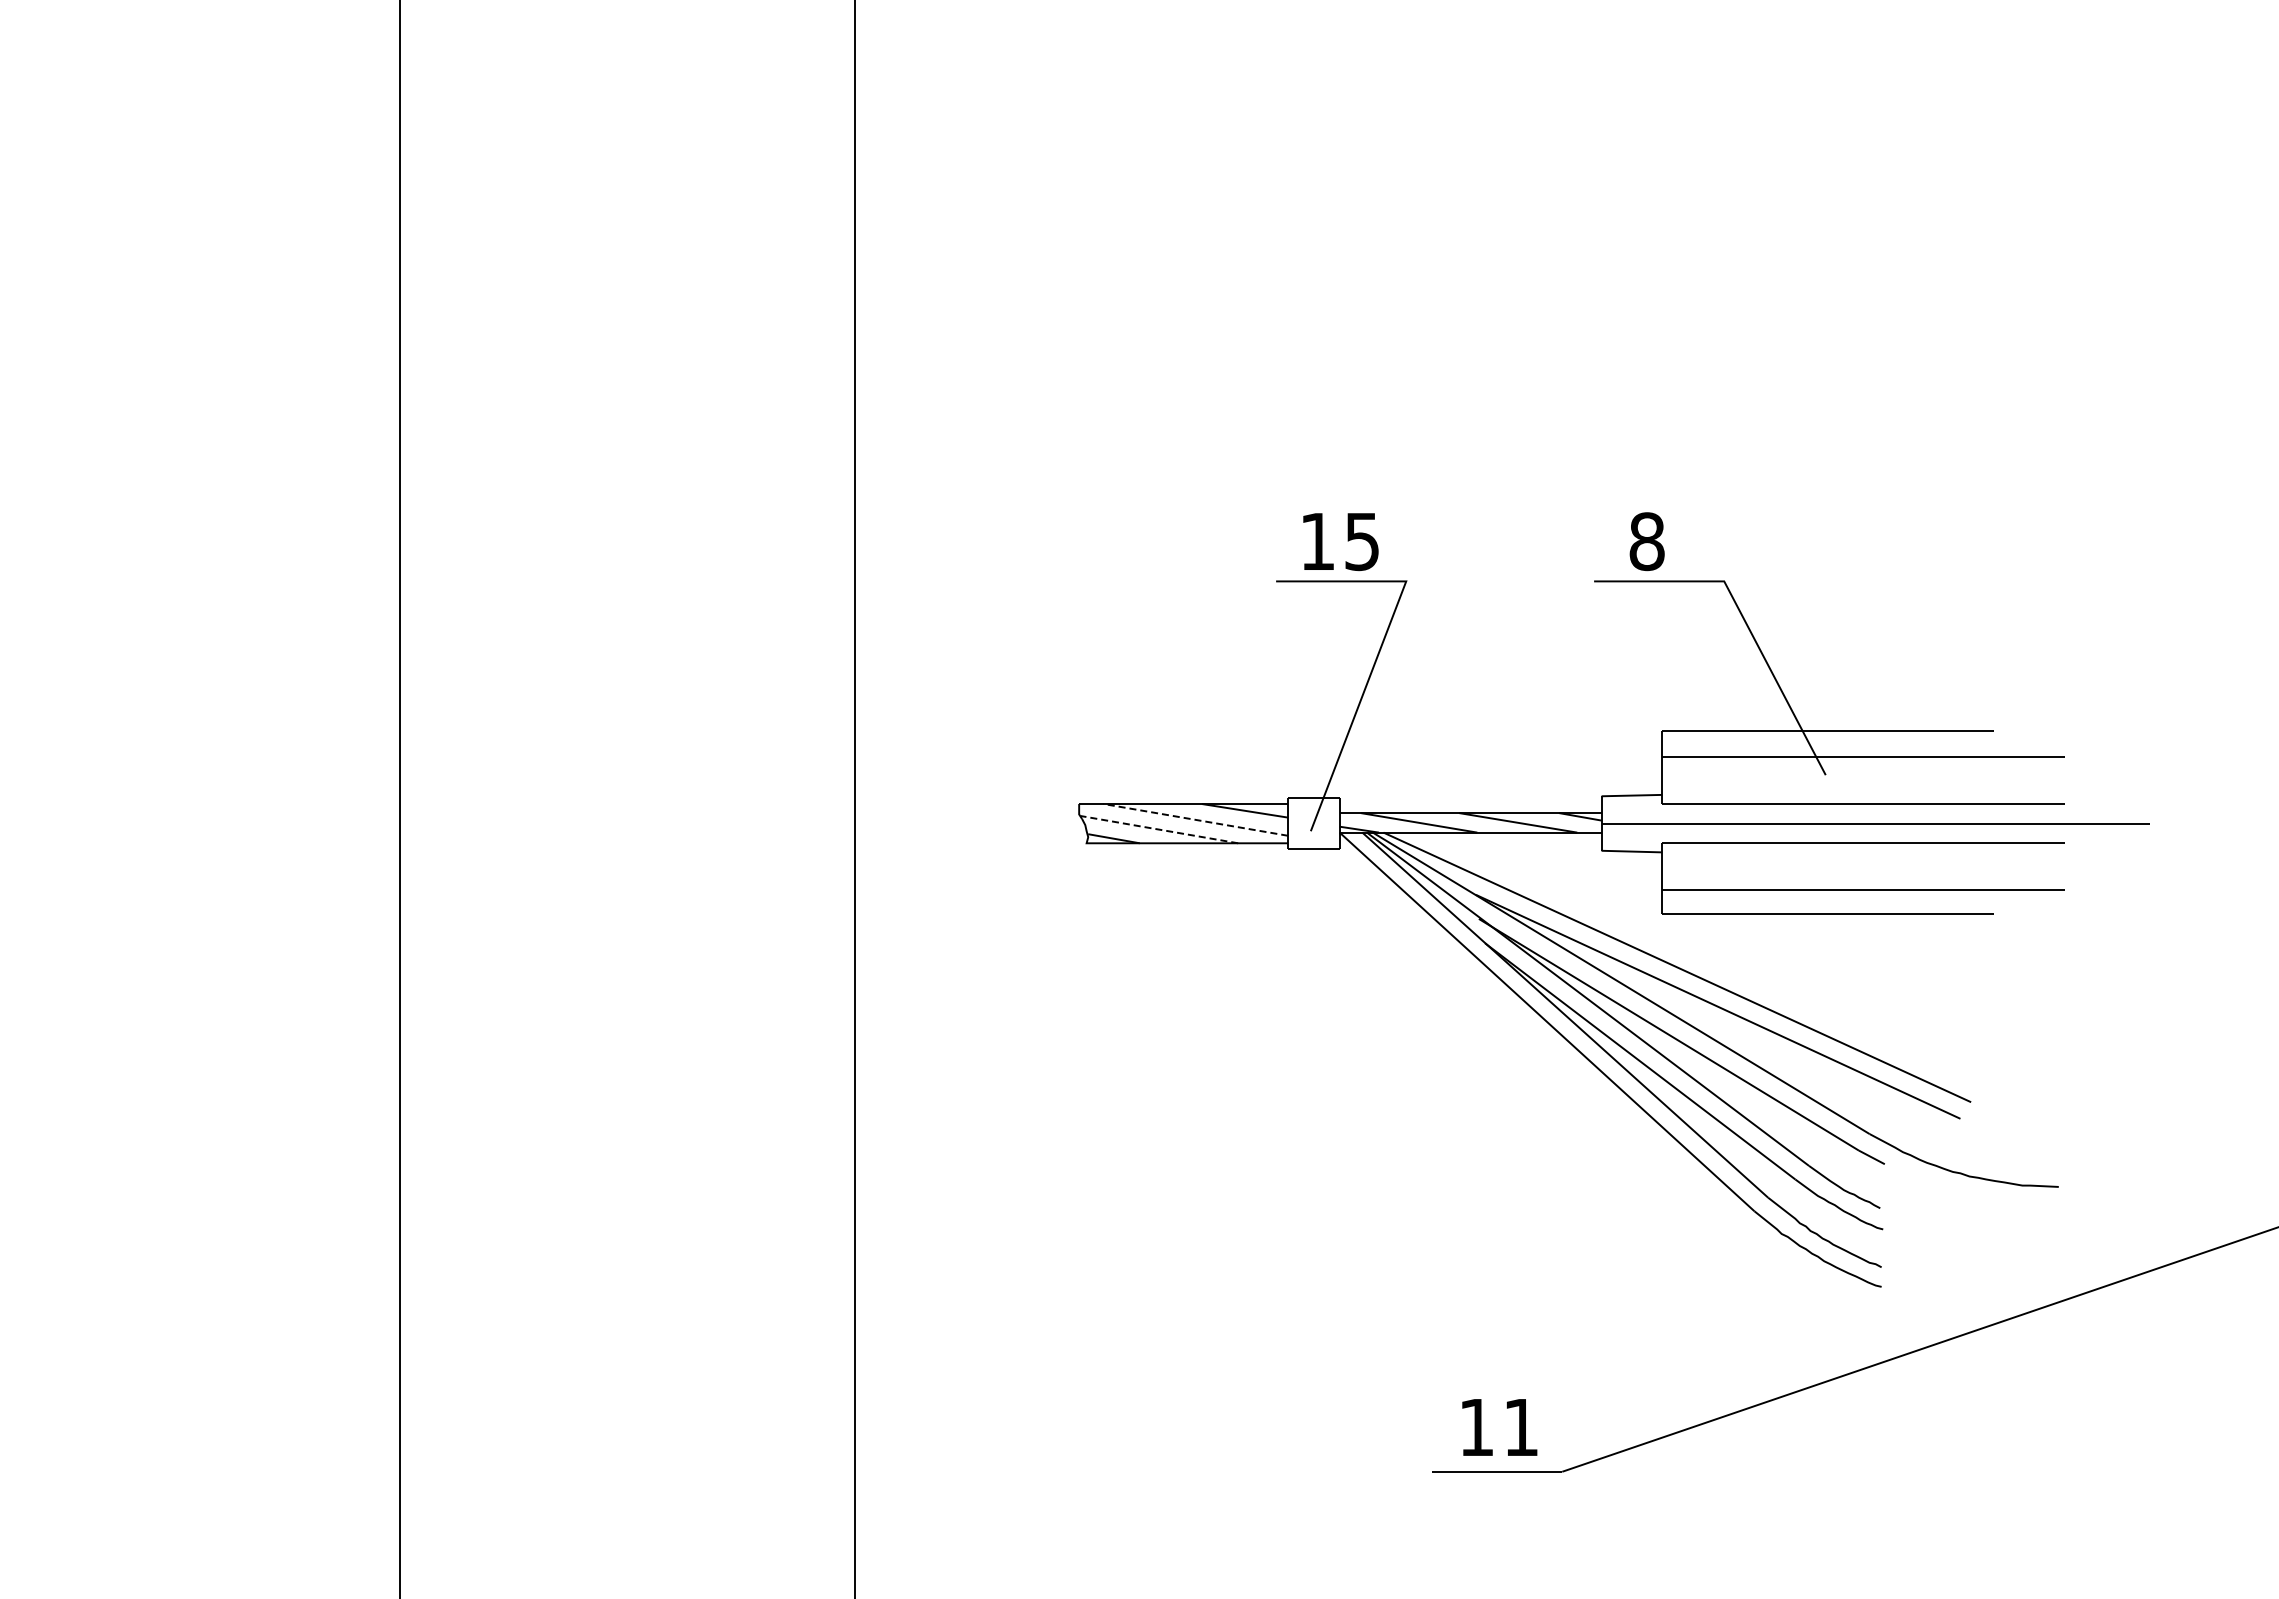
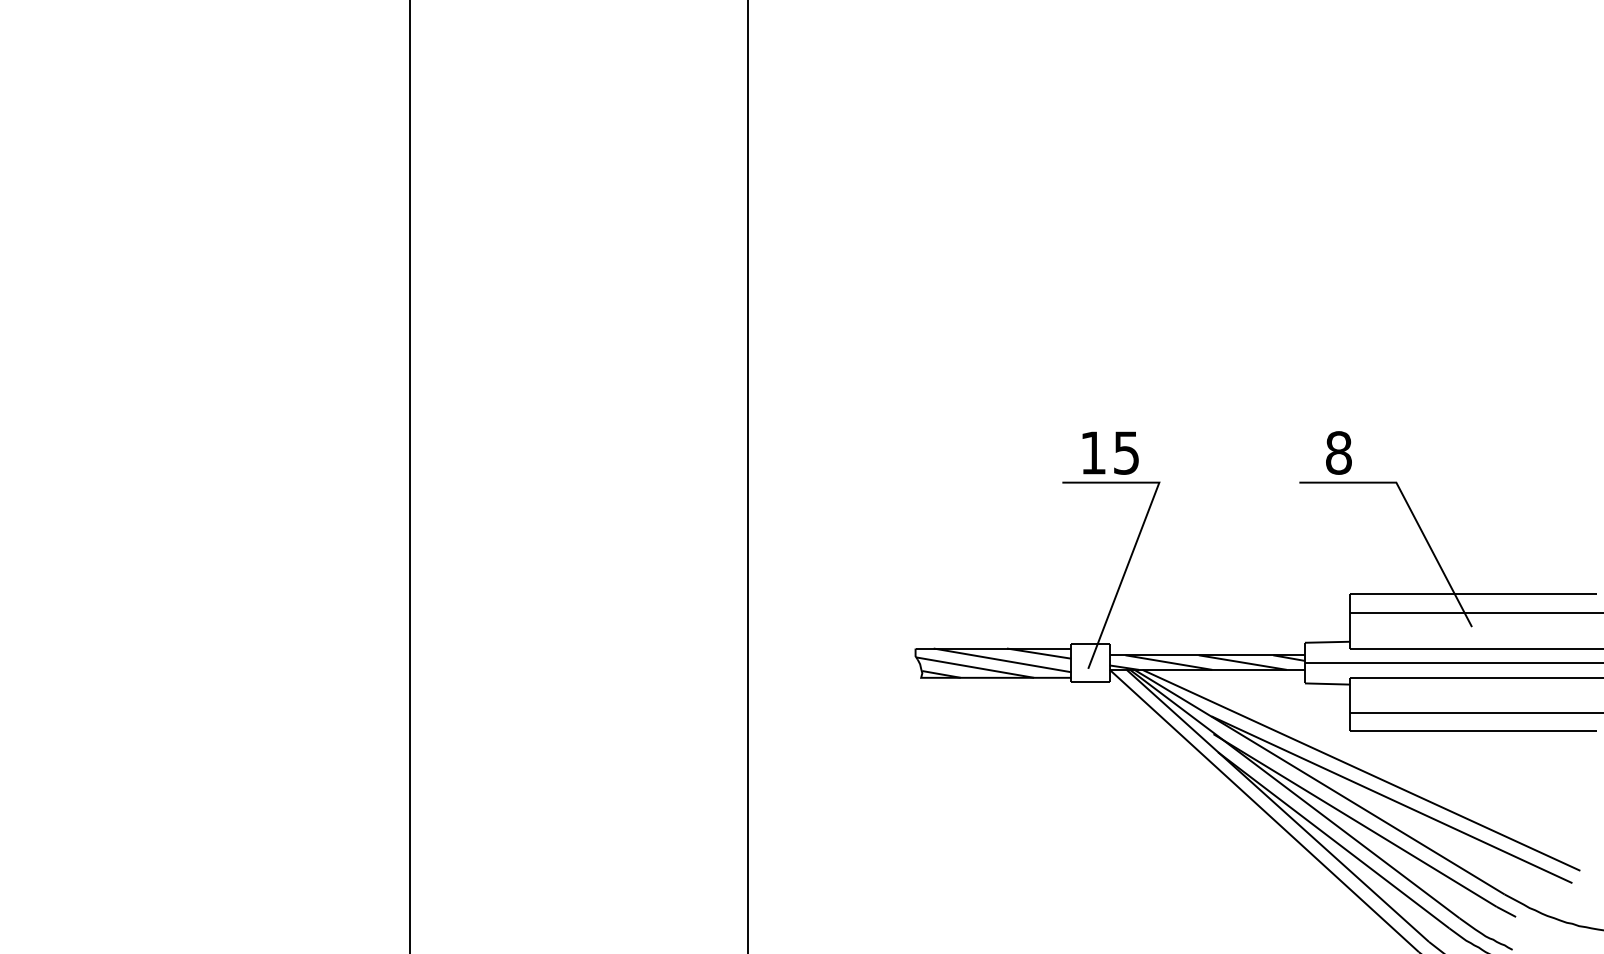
line: (1195, 819) -> (1002, 660), dashed -> solid
line: (1159, 829) -> (975, 667), dashed -> solid

